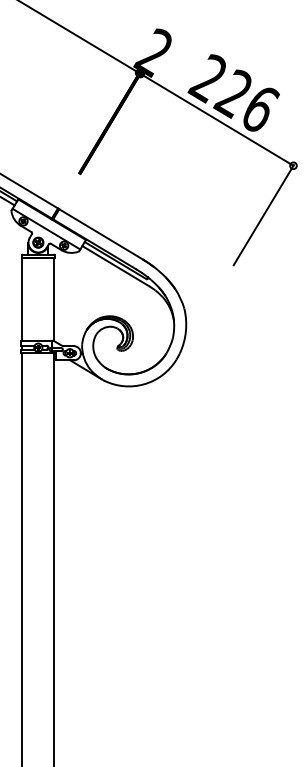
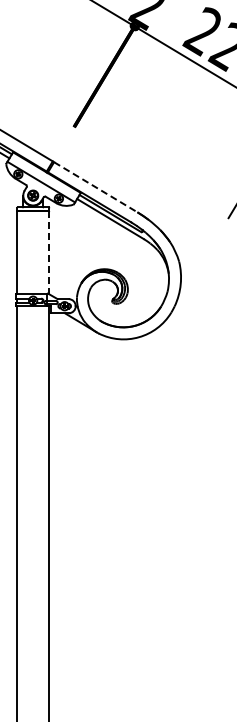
line: (100, 234) -> (95, 187), solid -> dashed
line: (54, 300) -> (49, 253), solid -> dashed

